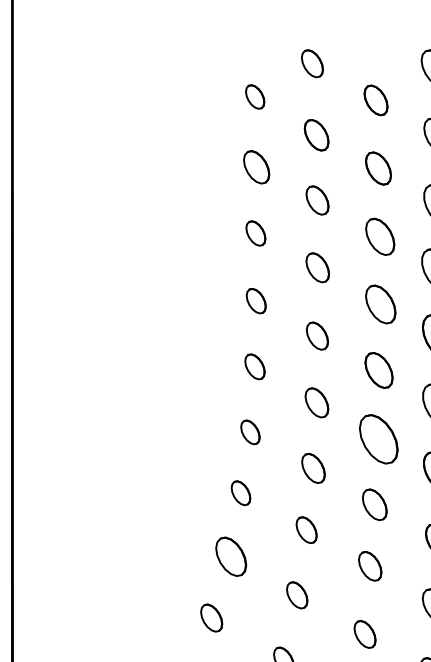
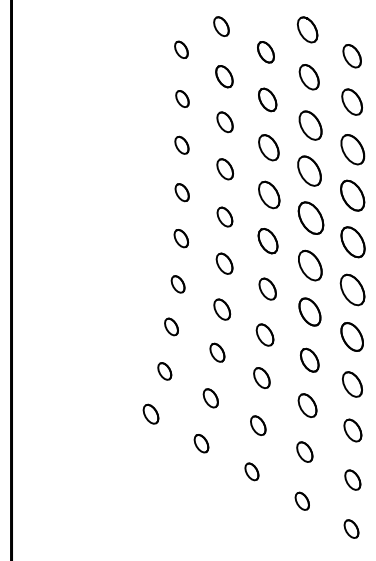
part: (256, 166) -> (182, 98), size x0.71
part: (378, 438) -> (267, 288), size x0.62
part: (230, 556) -> (164, 371), size x0.62

